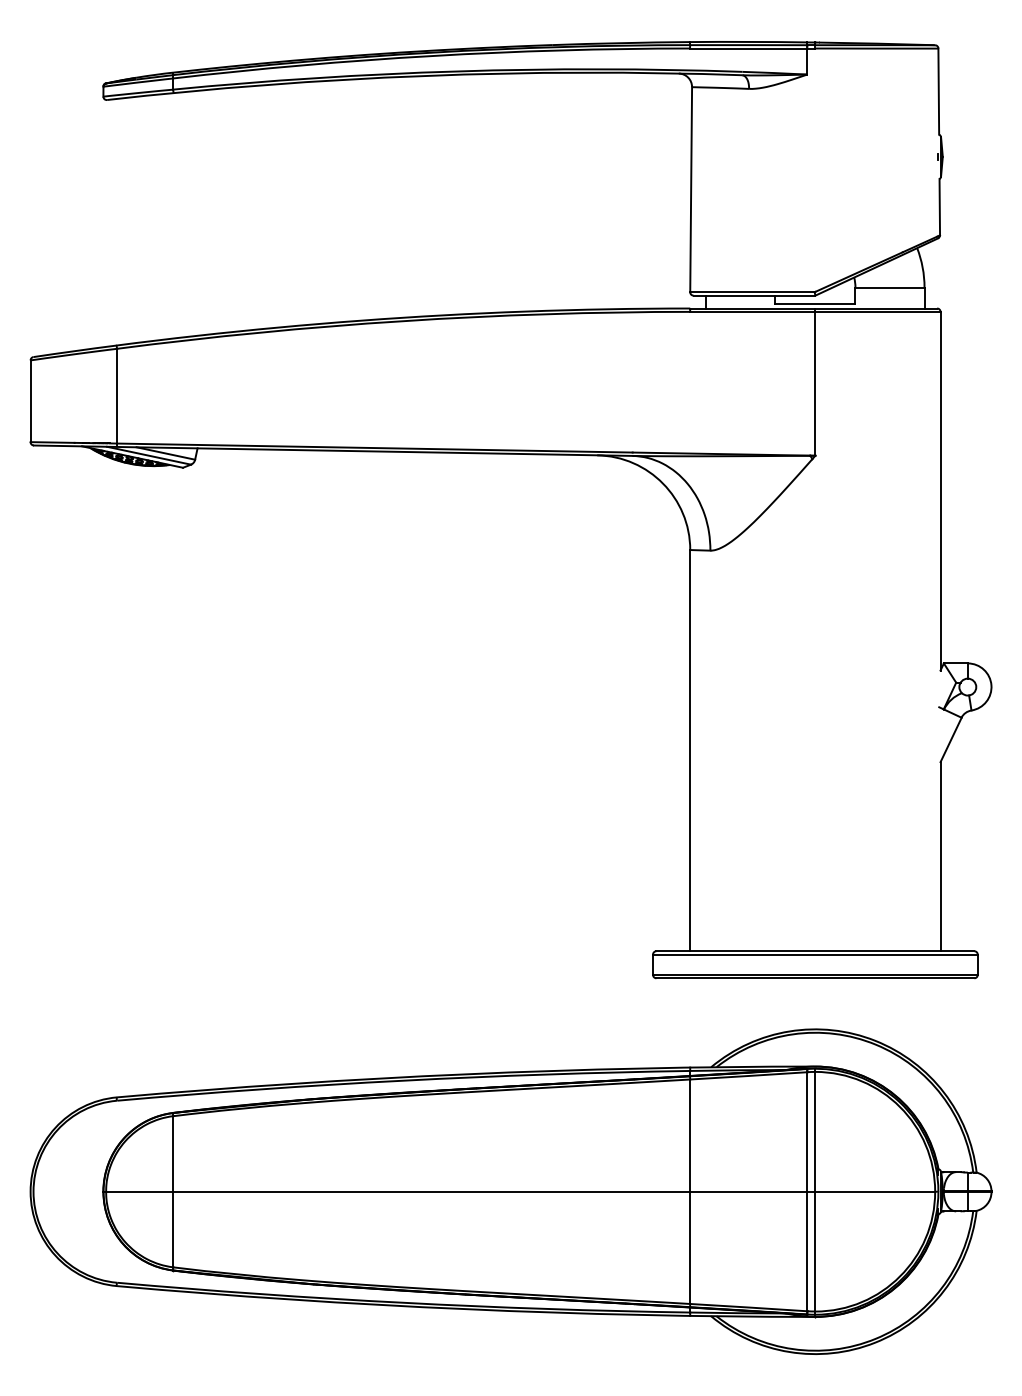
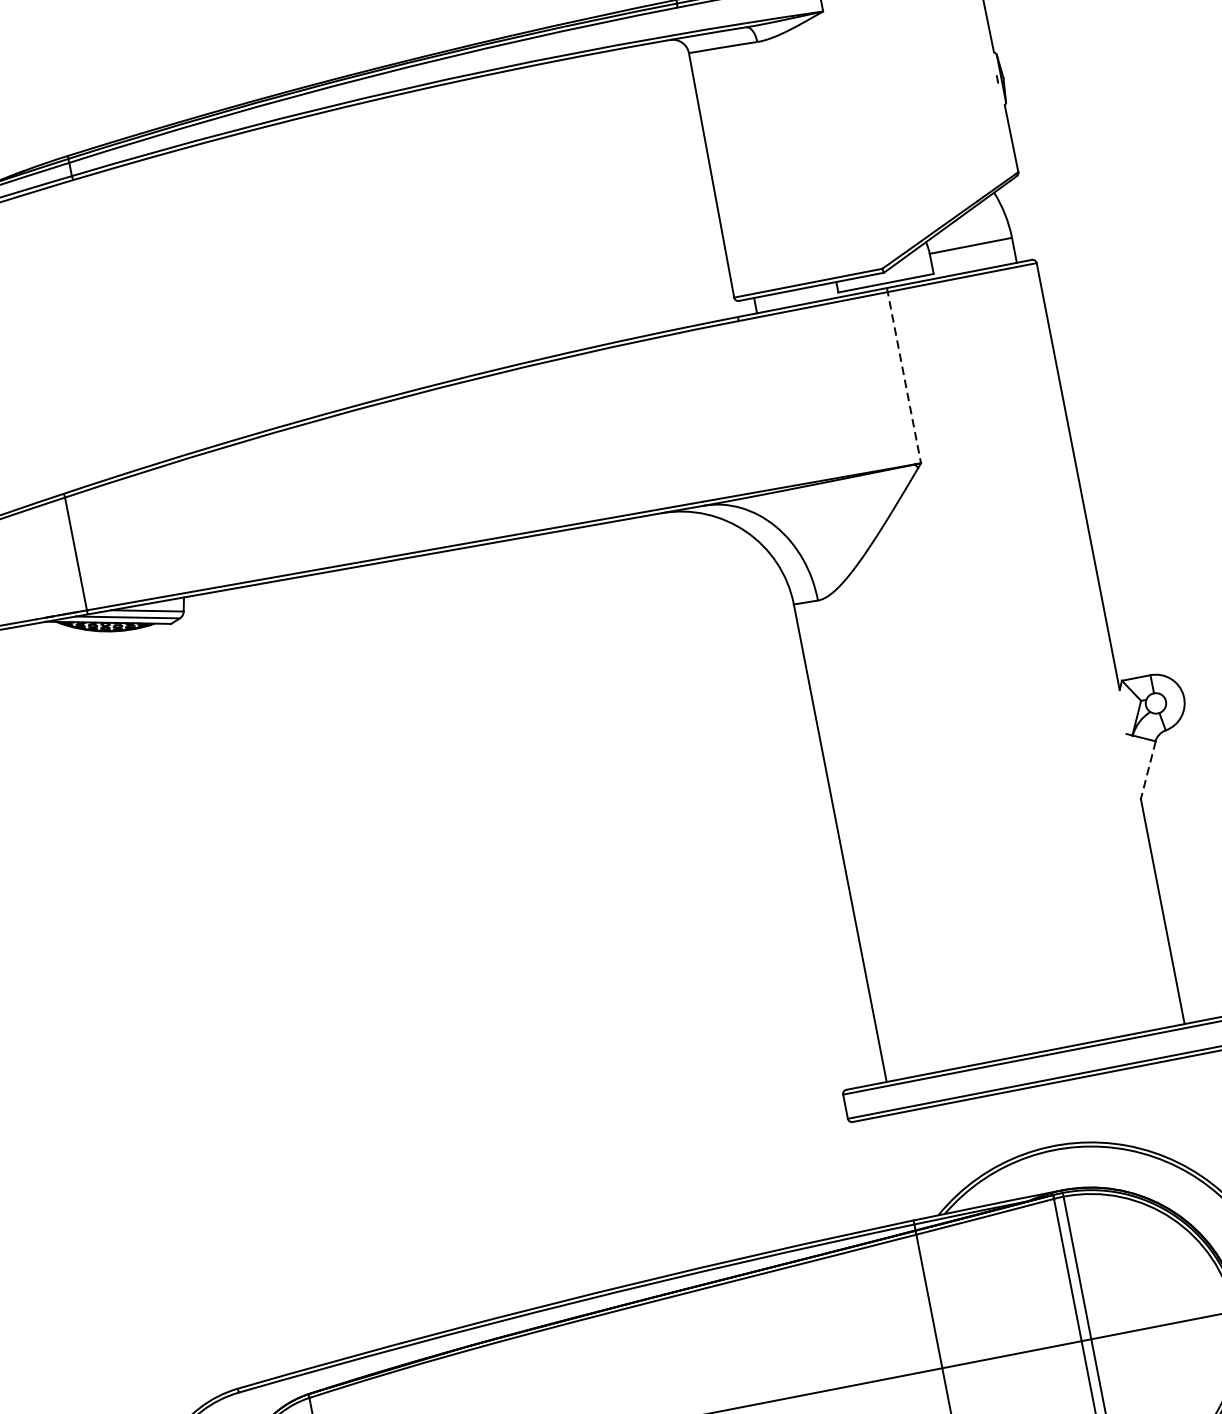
line: (815, 382) -> (904, 376), solid -> dashed
line: (951, 739) -> (1148, 769), solid -> dashed

